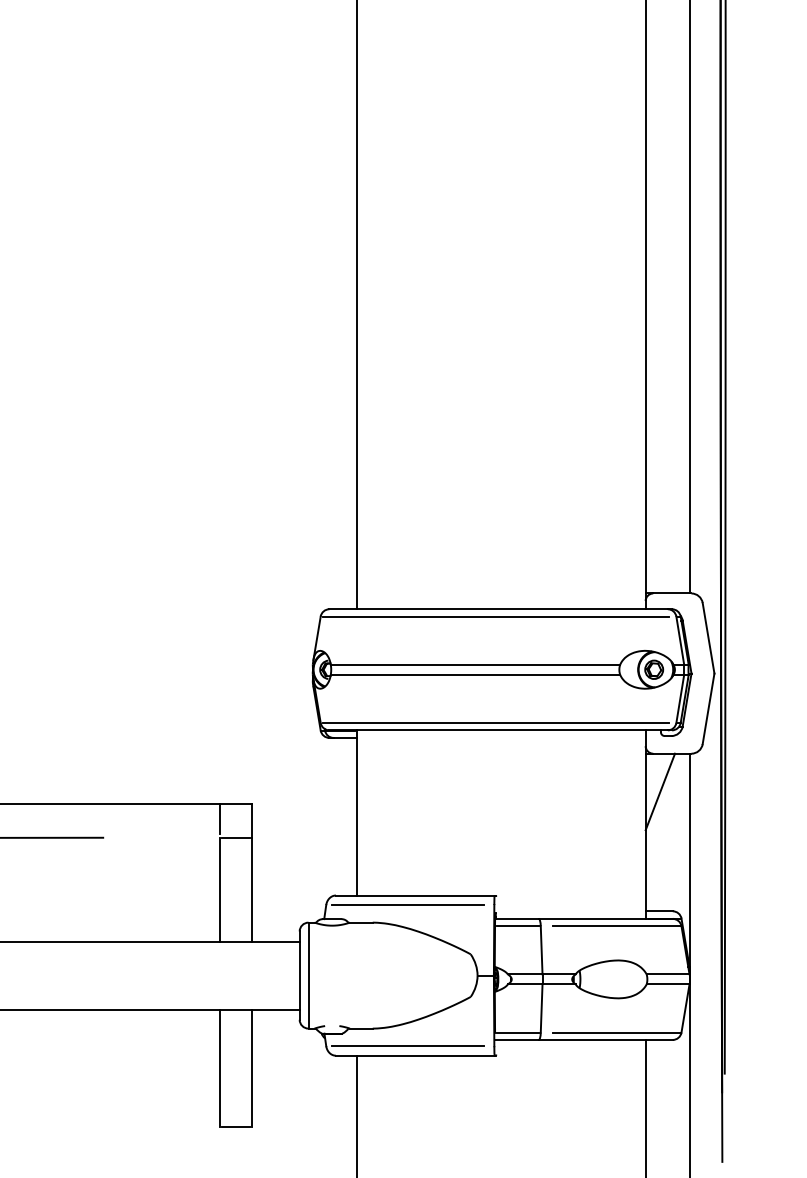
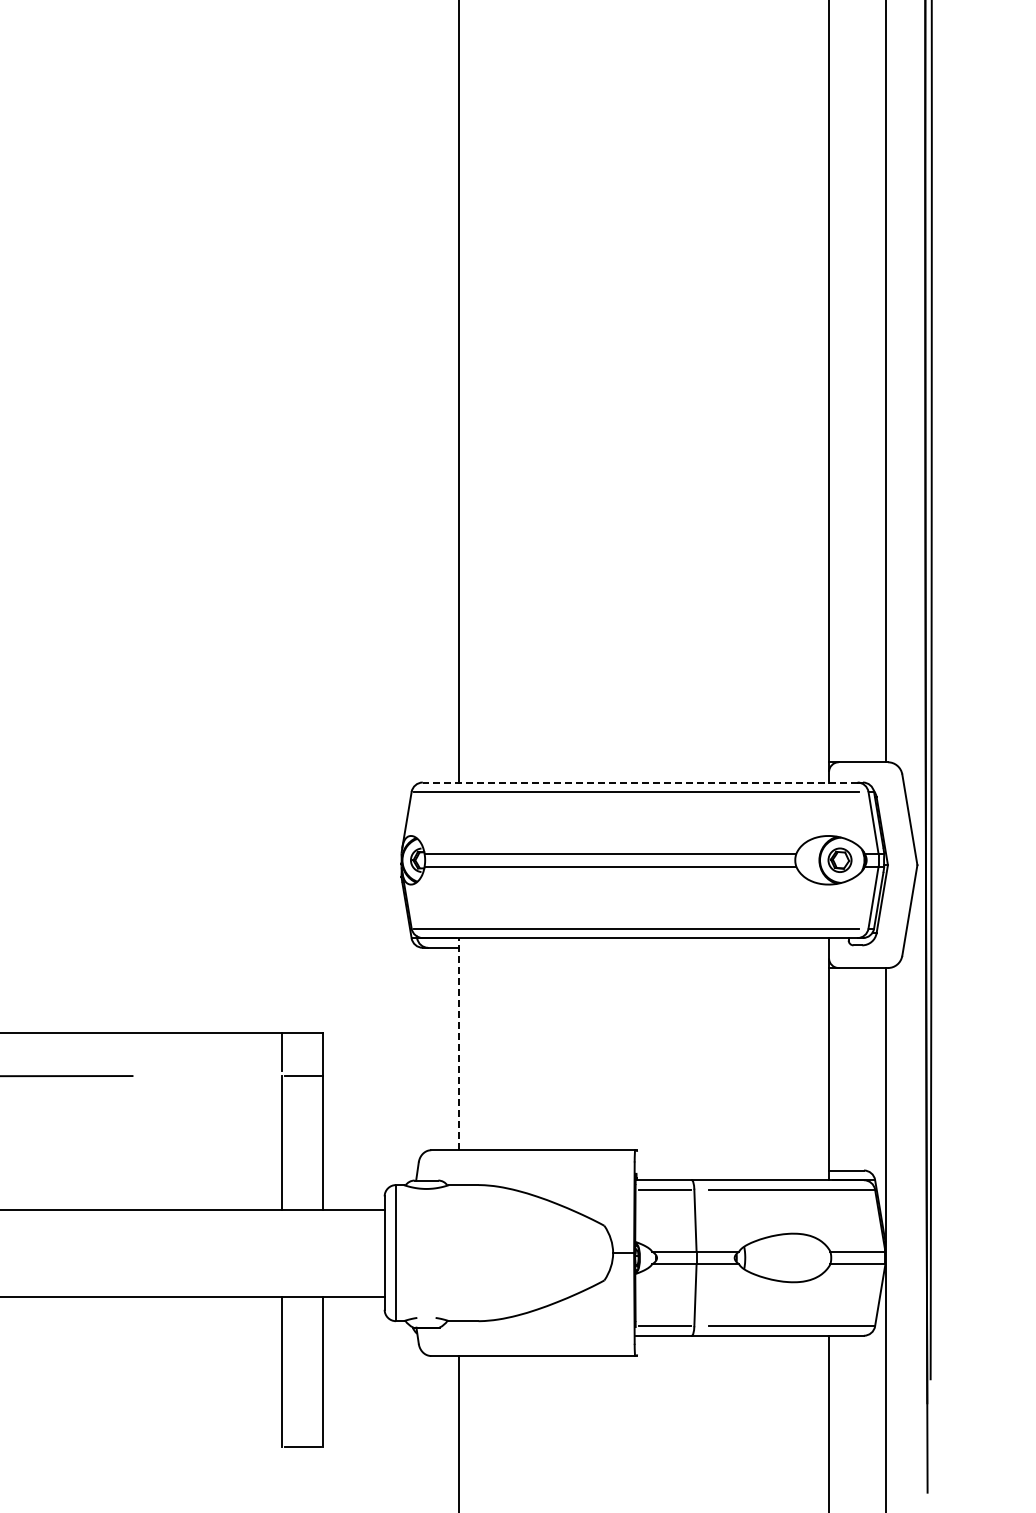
line: (498, 609) -> (639, 782), solid -> dashed
line: (660, 792) -> (847, 1017), removed
line: (357, 812) -> (458, 1043), solid -> dashed
line: (407, 905) -> (523, 1162), removed
line: (407, 1045) -> (523, 1343), removed

